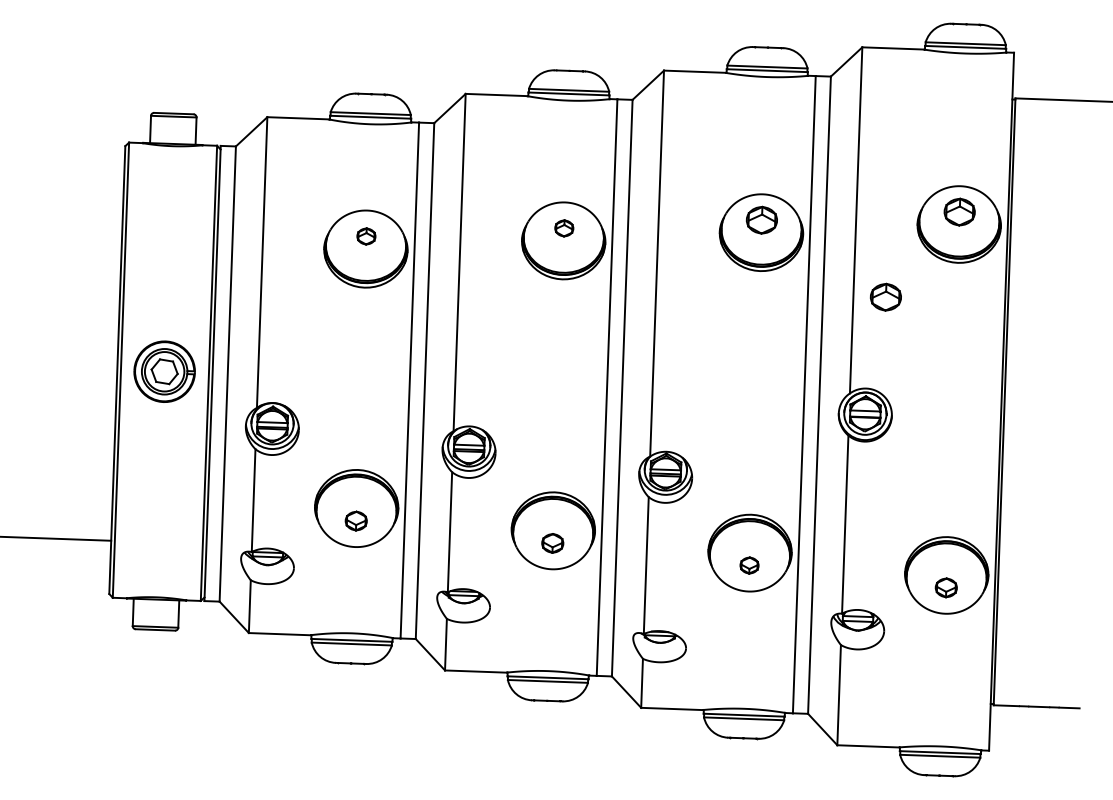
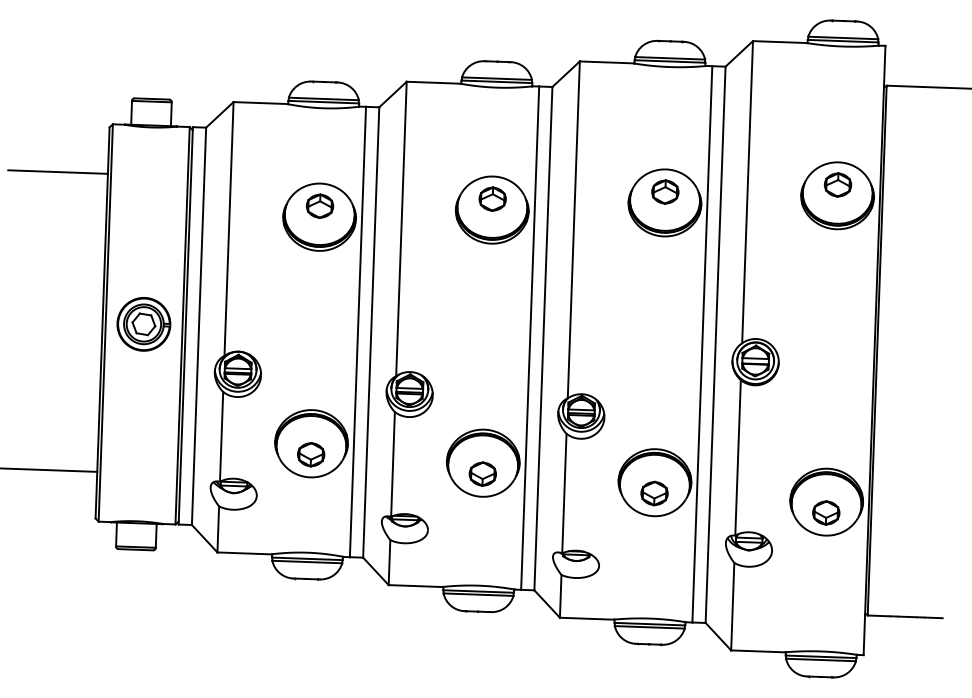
line: (66, 197) -> (58, 172), added
part: (564, 228) -> (492, 199), size x1.67
part: (366, 236) -> (320, 206), size x1.67
part: (885, 296) -> (773, 258), removed
part: (356, 520) -> (311, 454), size x1.43
part: (552, 543) -> (482, 474), size x1.43
part: (749, 565) -> (654, 493), size x1.67
part: (946, 587) -> (826, 512), size x1.43

